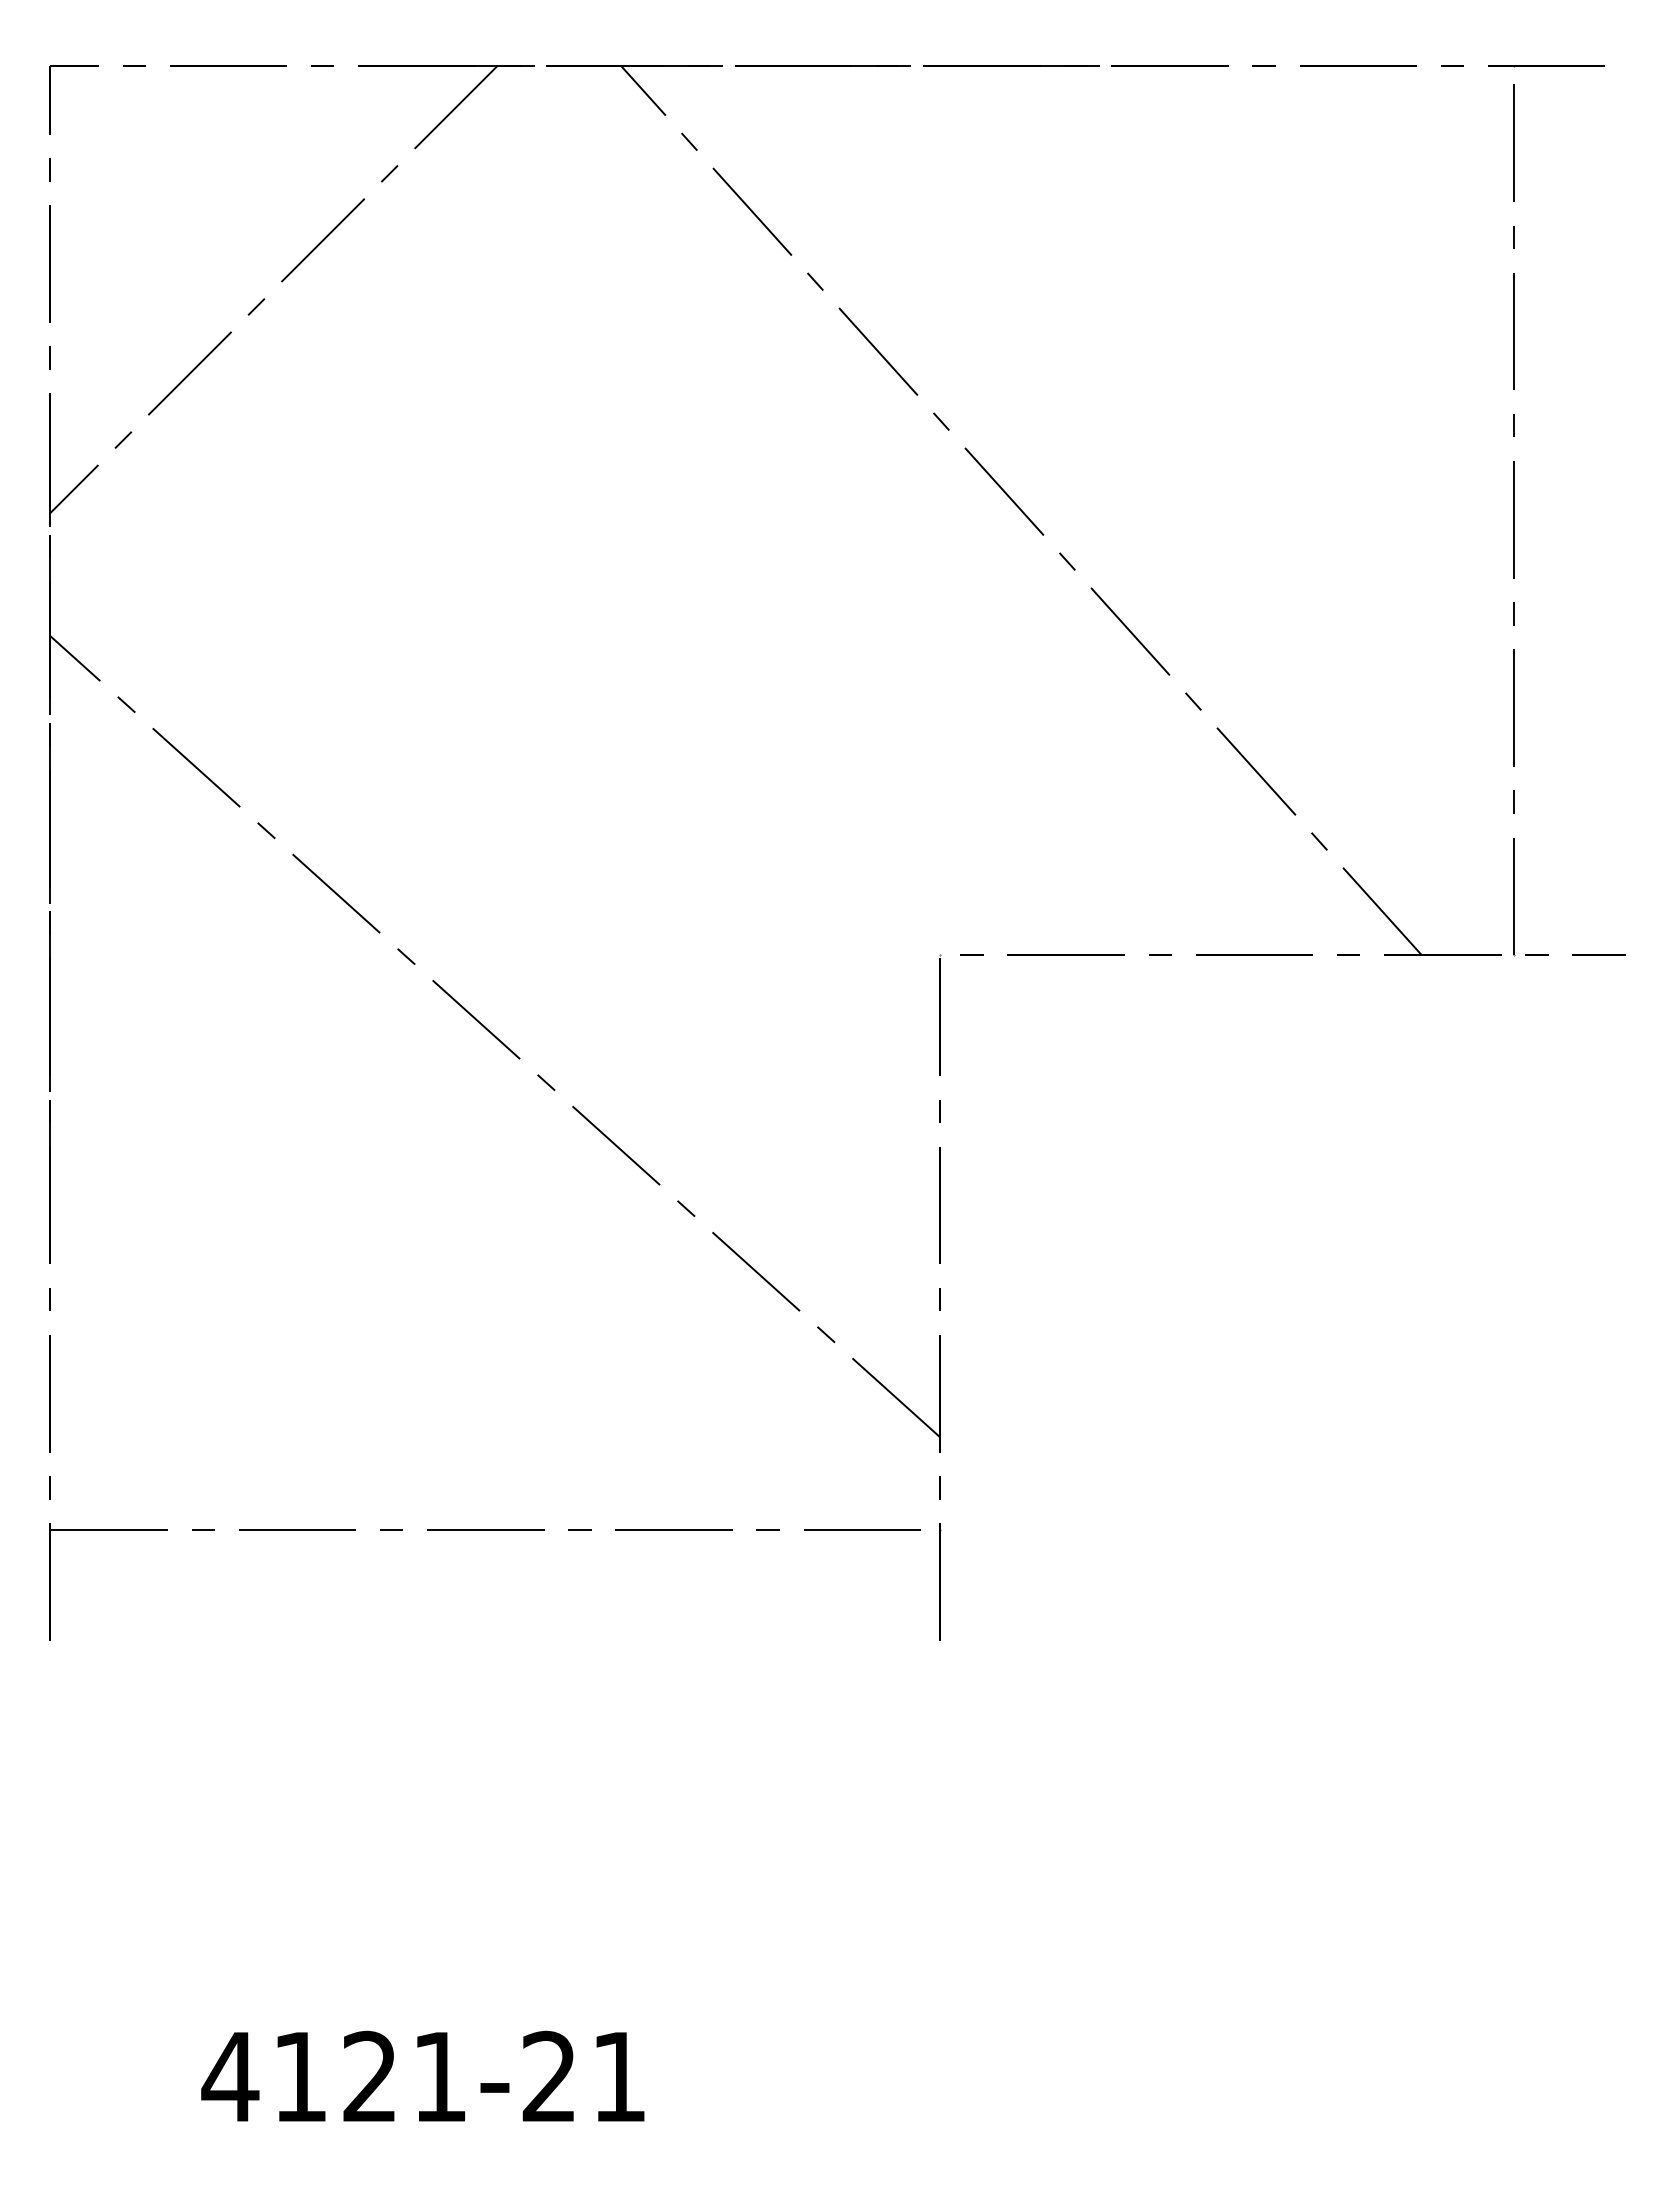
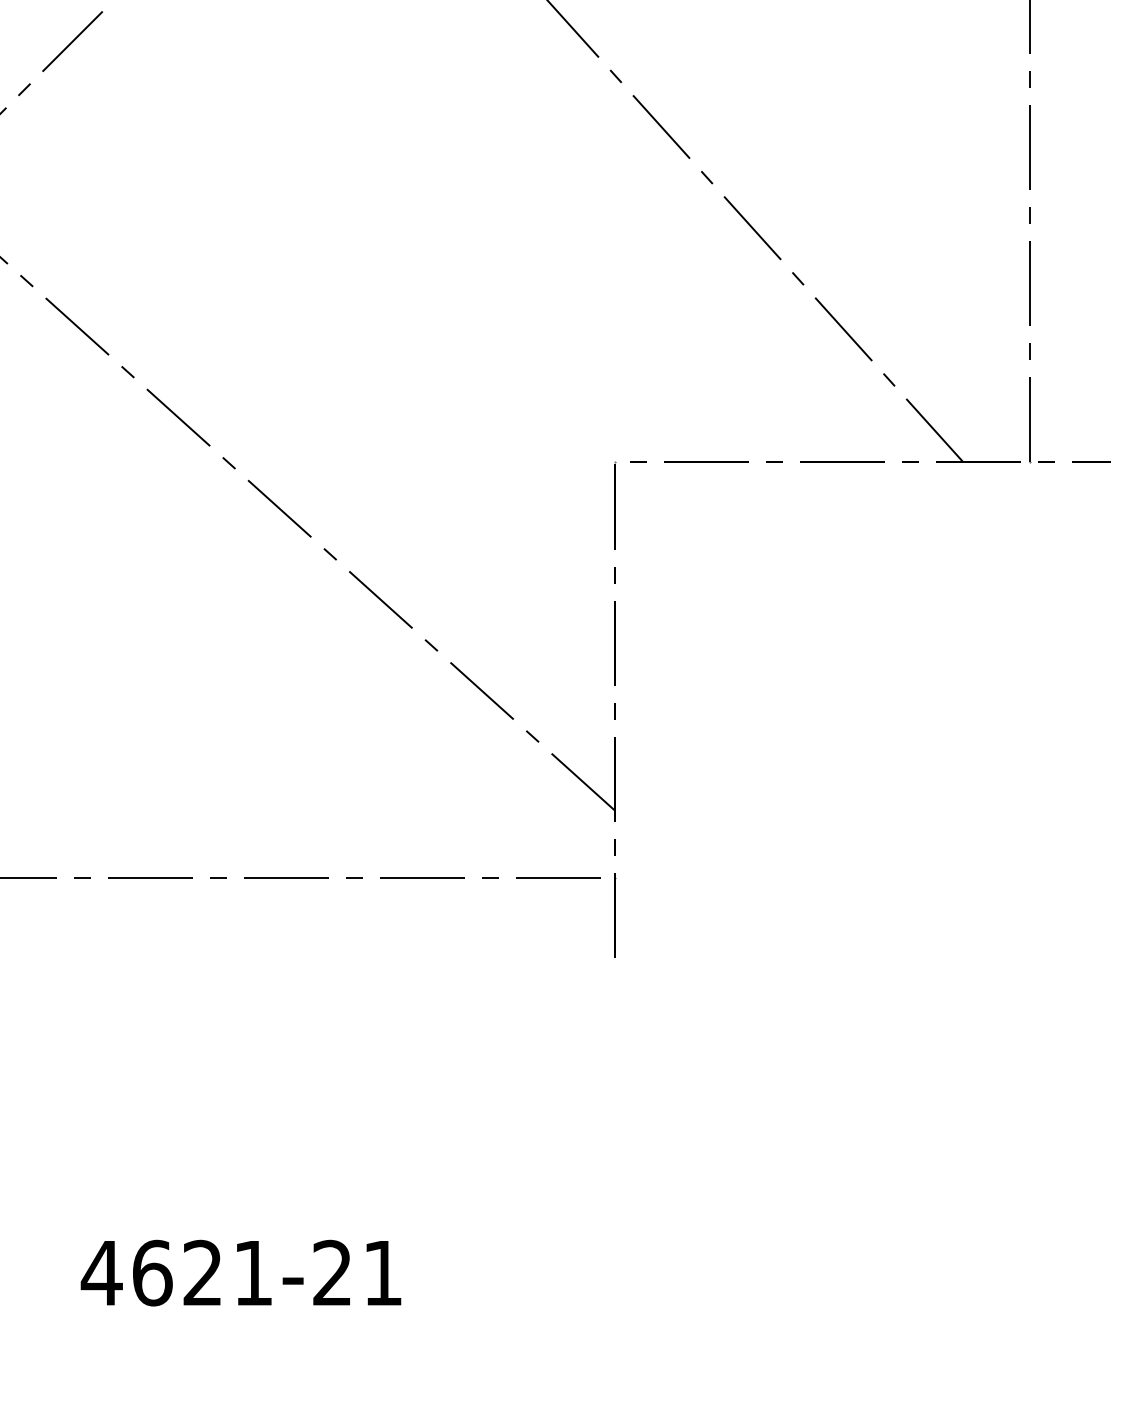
text: (300, 2076) -> (152, 1272), 4121-21 -> 4621-21

